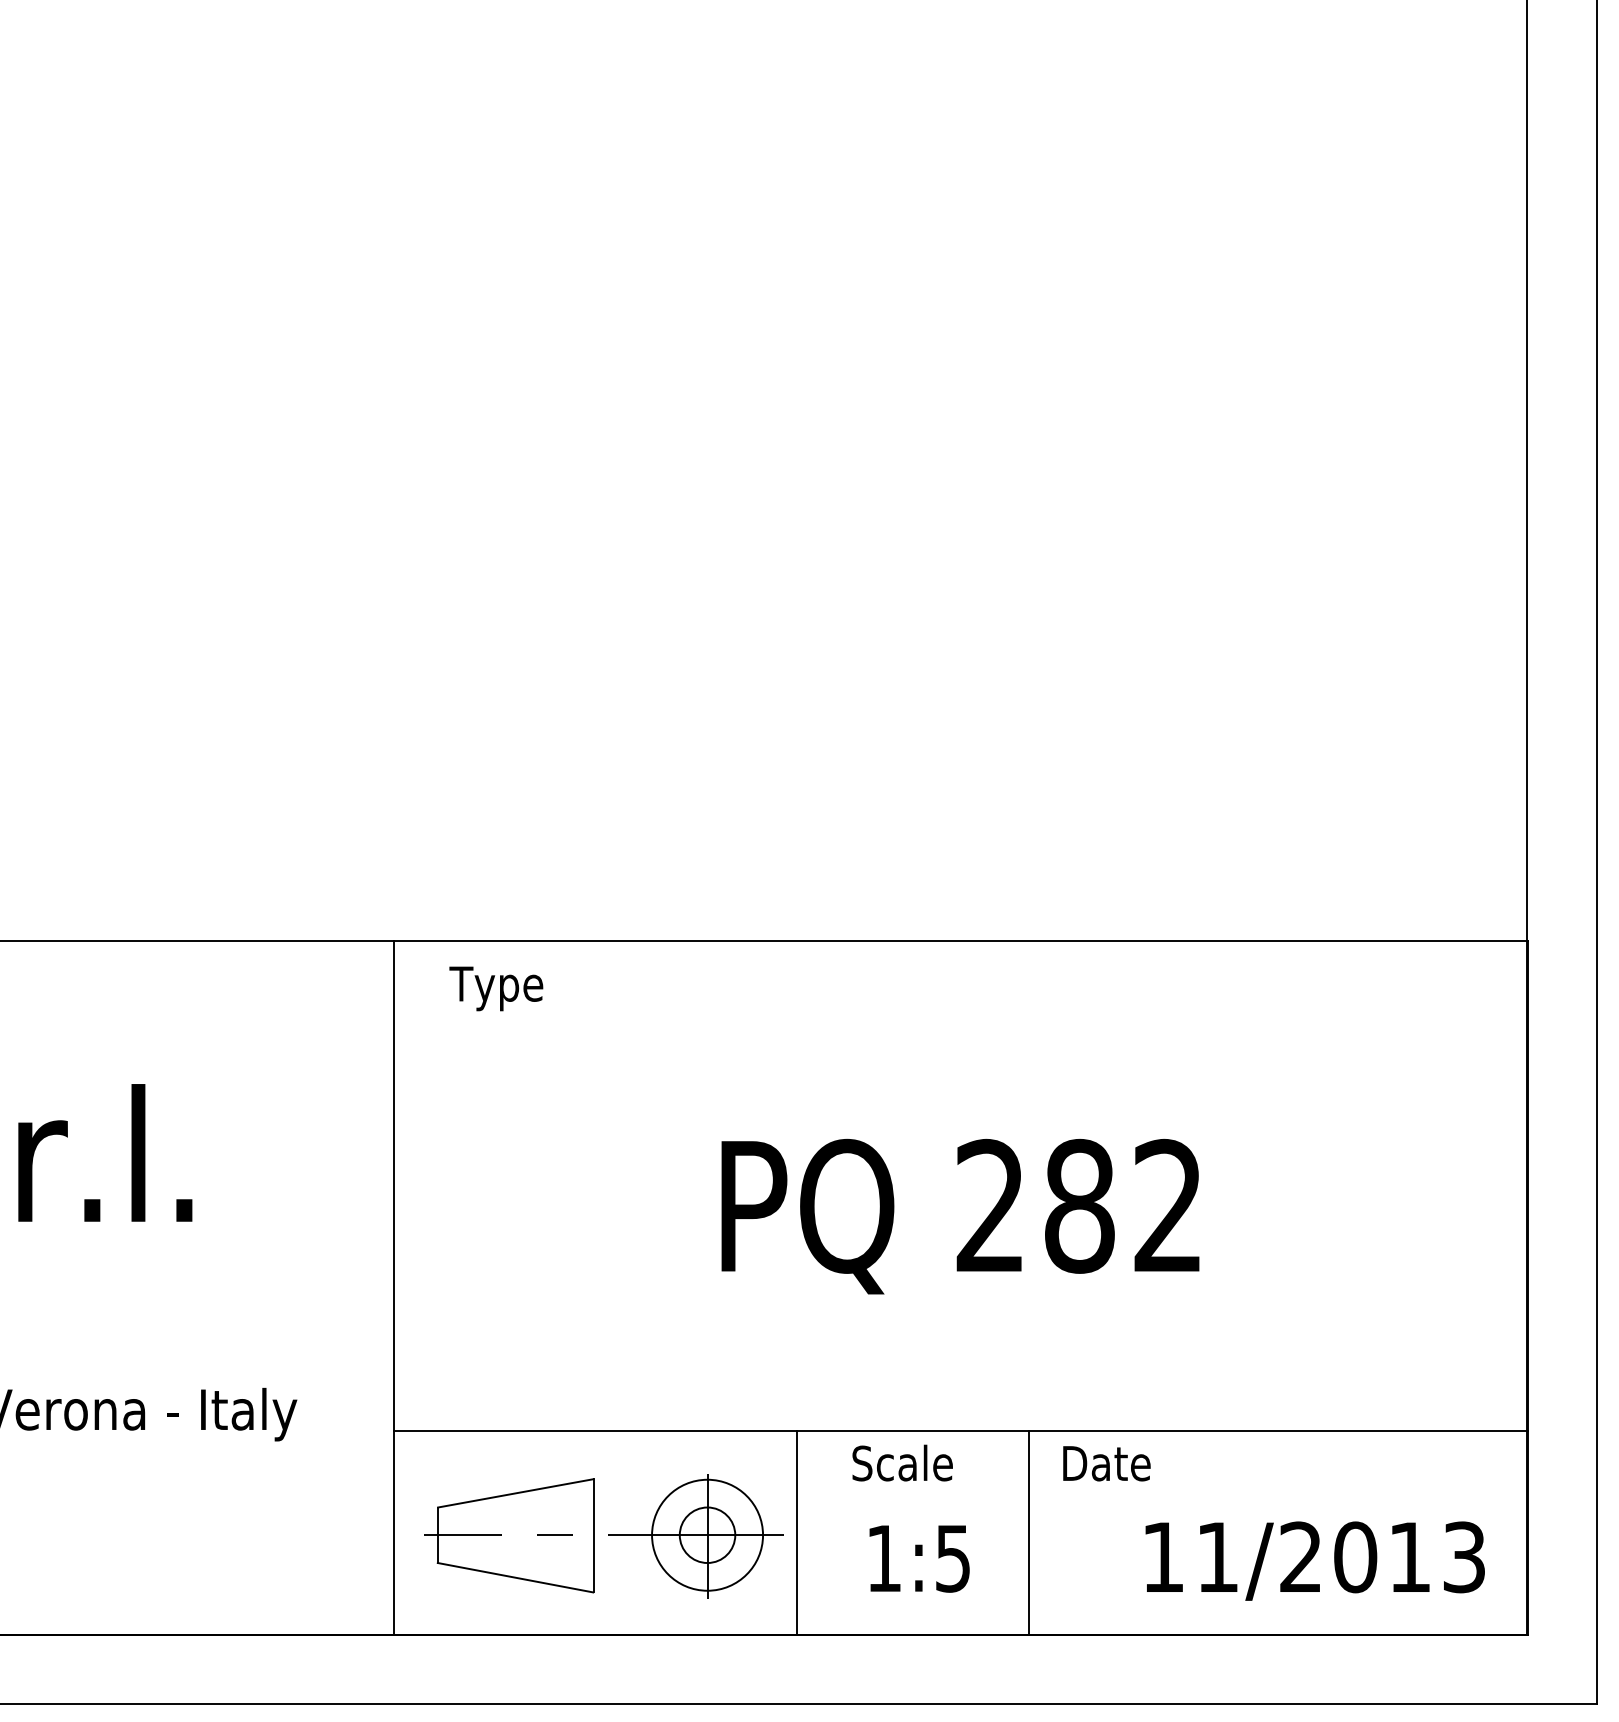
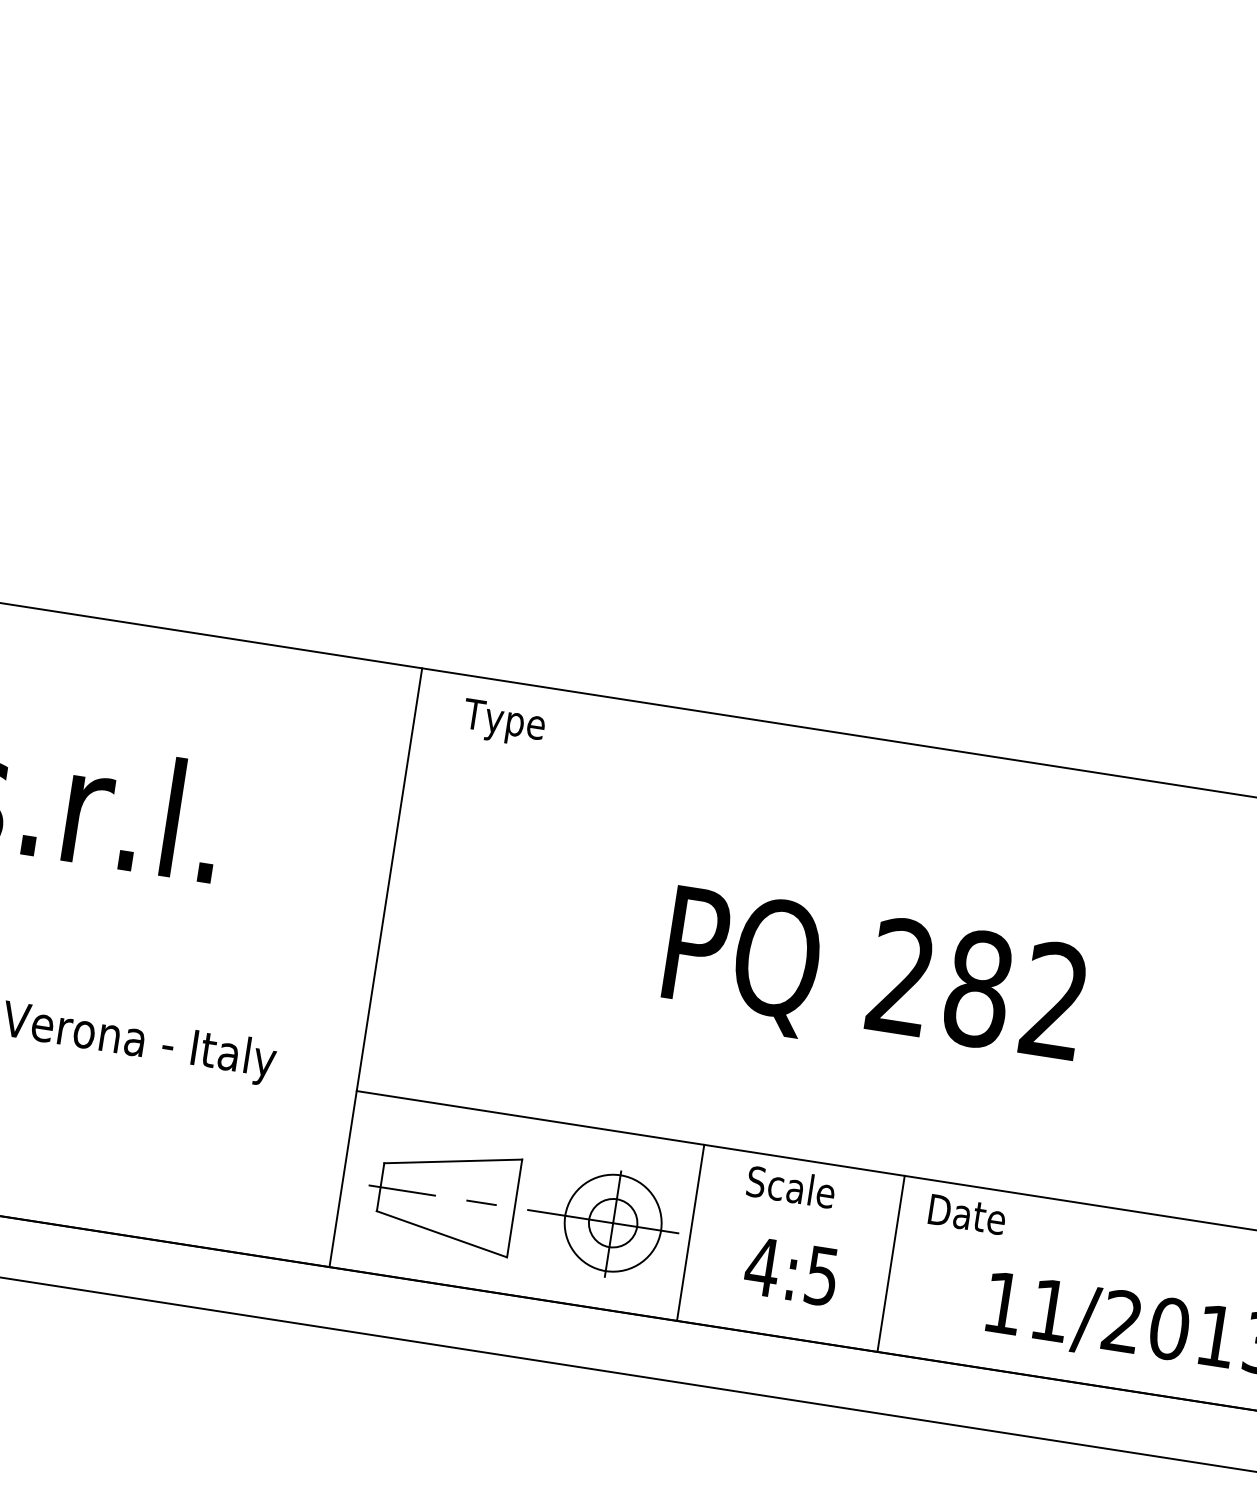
text: (883, 1558) -> (761, 1266), 1:5 -> 4:5

